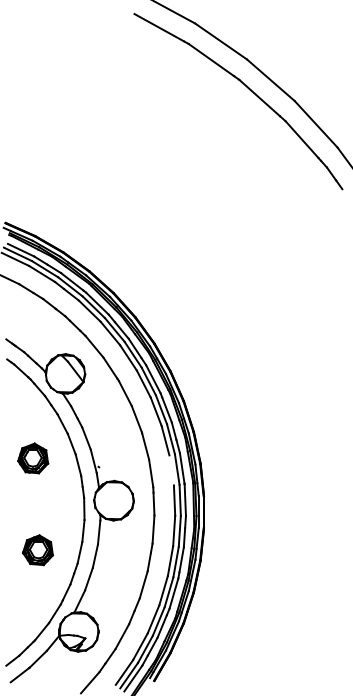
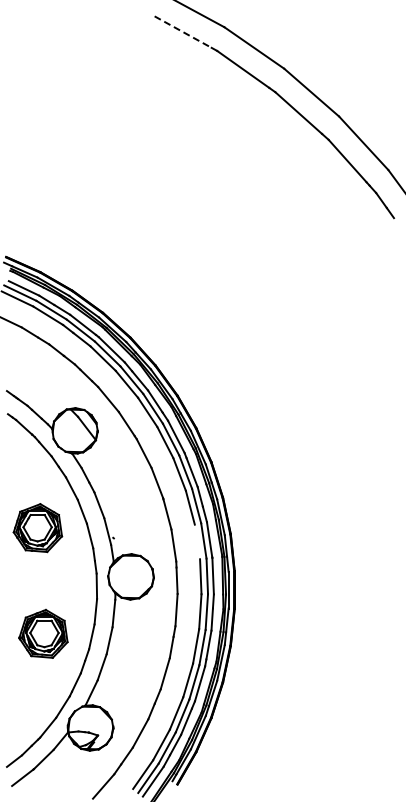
line: (159, 28) -> (183, 32), solid -> dashed
part: (32, 458) -> (37, 528), size x1.4
part: (38, 549) -> (43, 633), size x1.4

